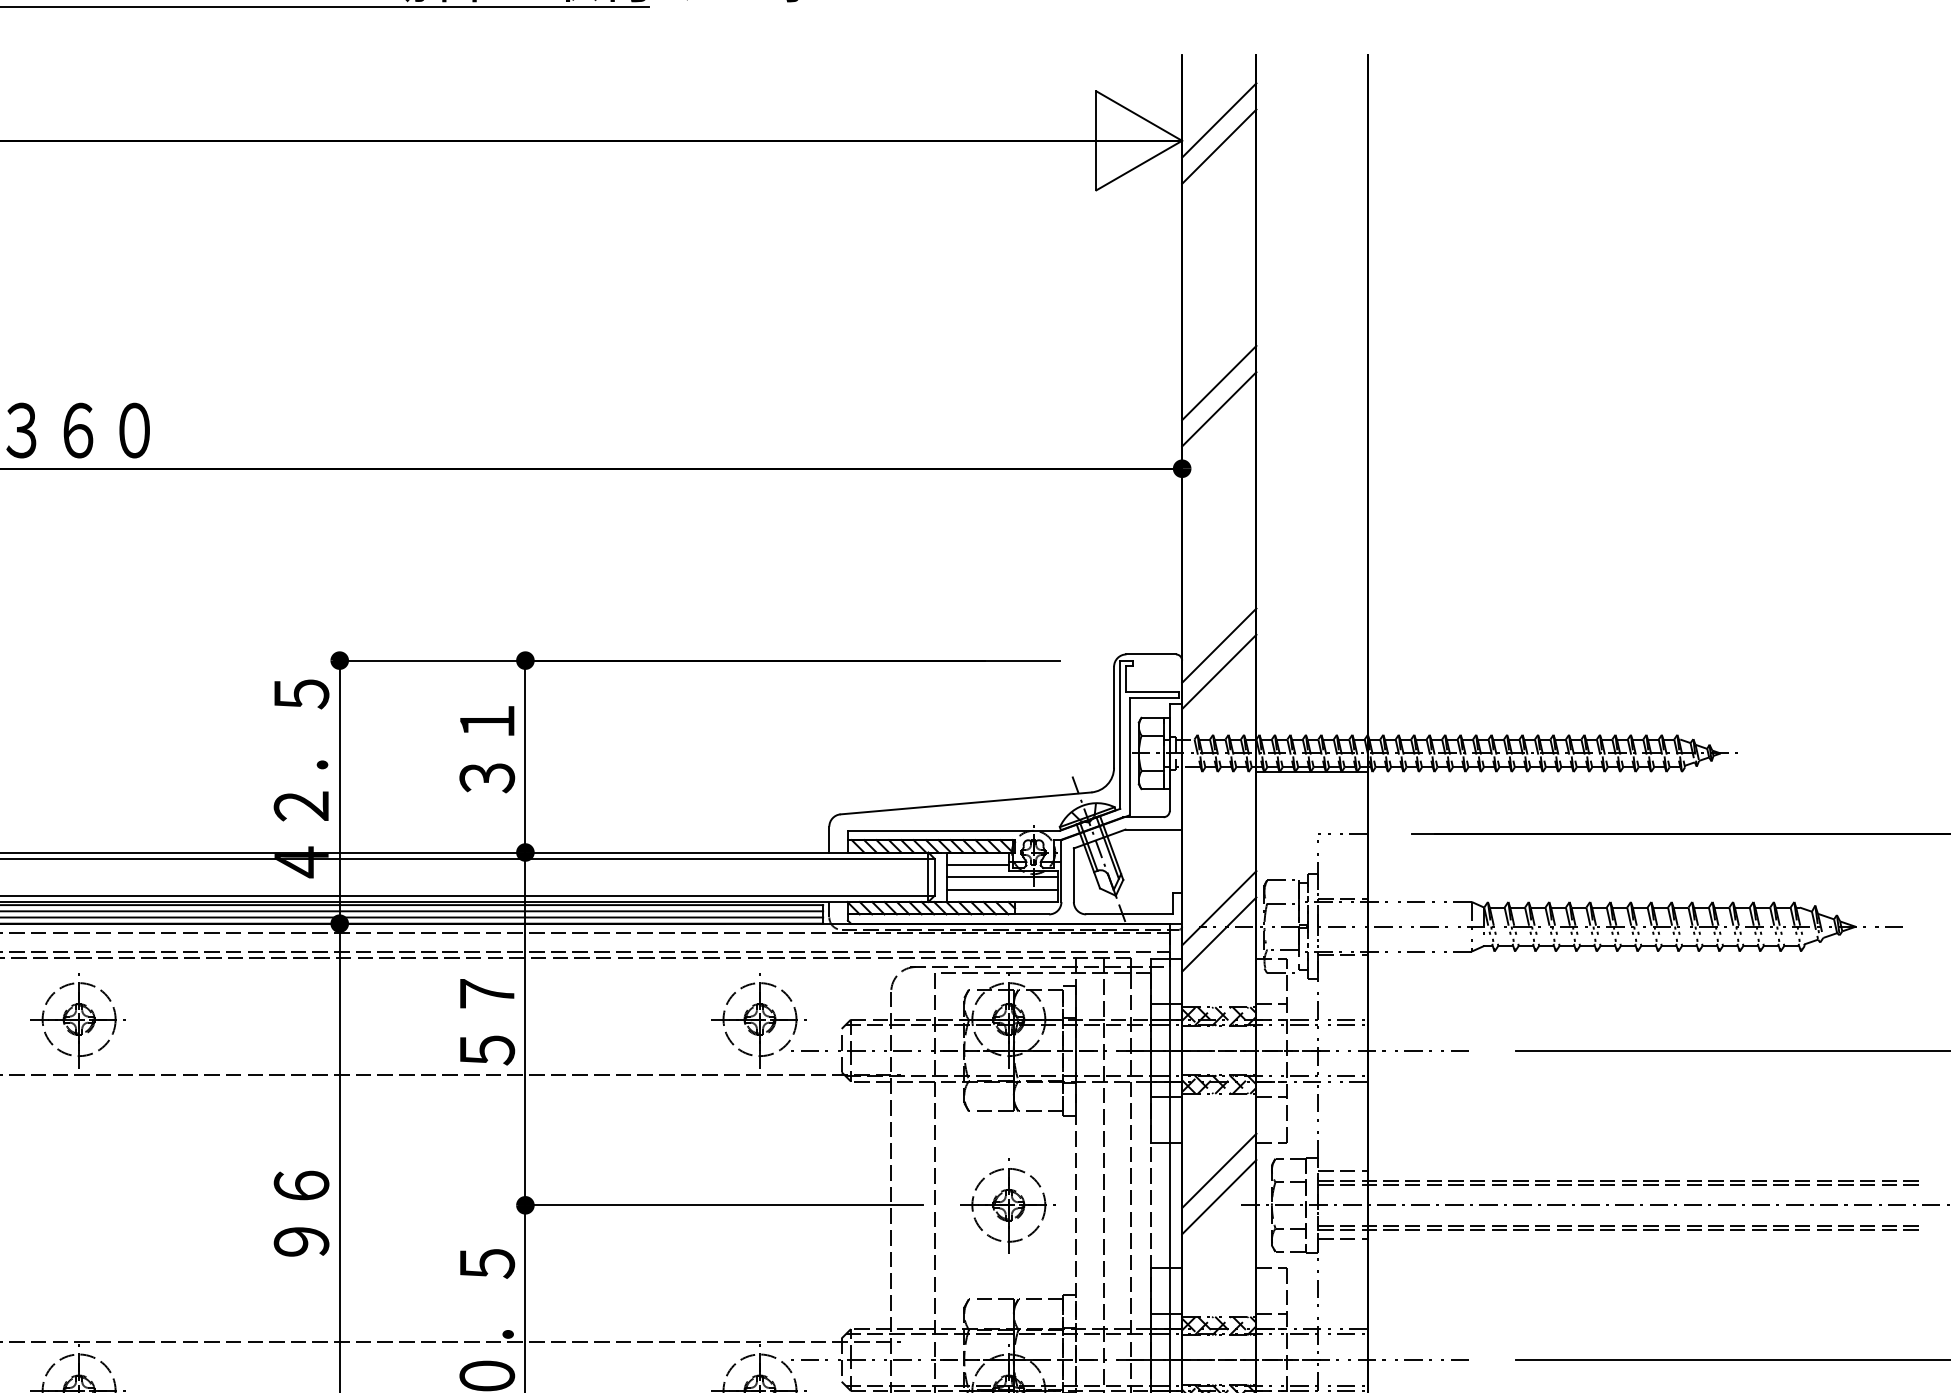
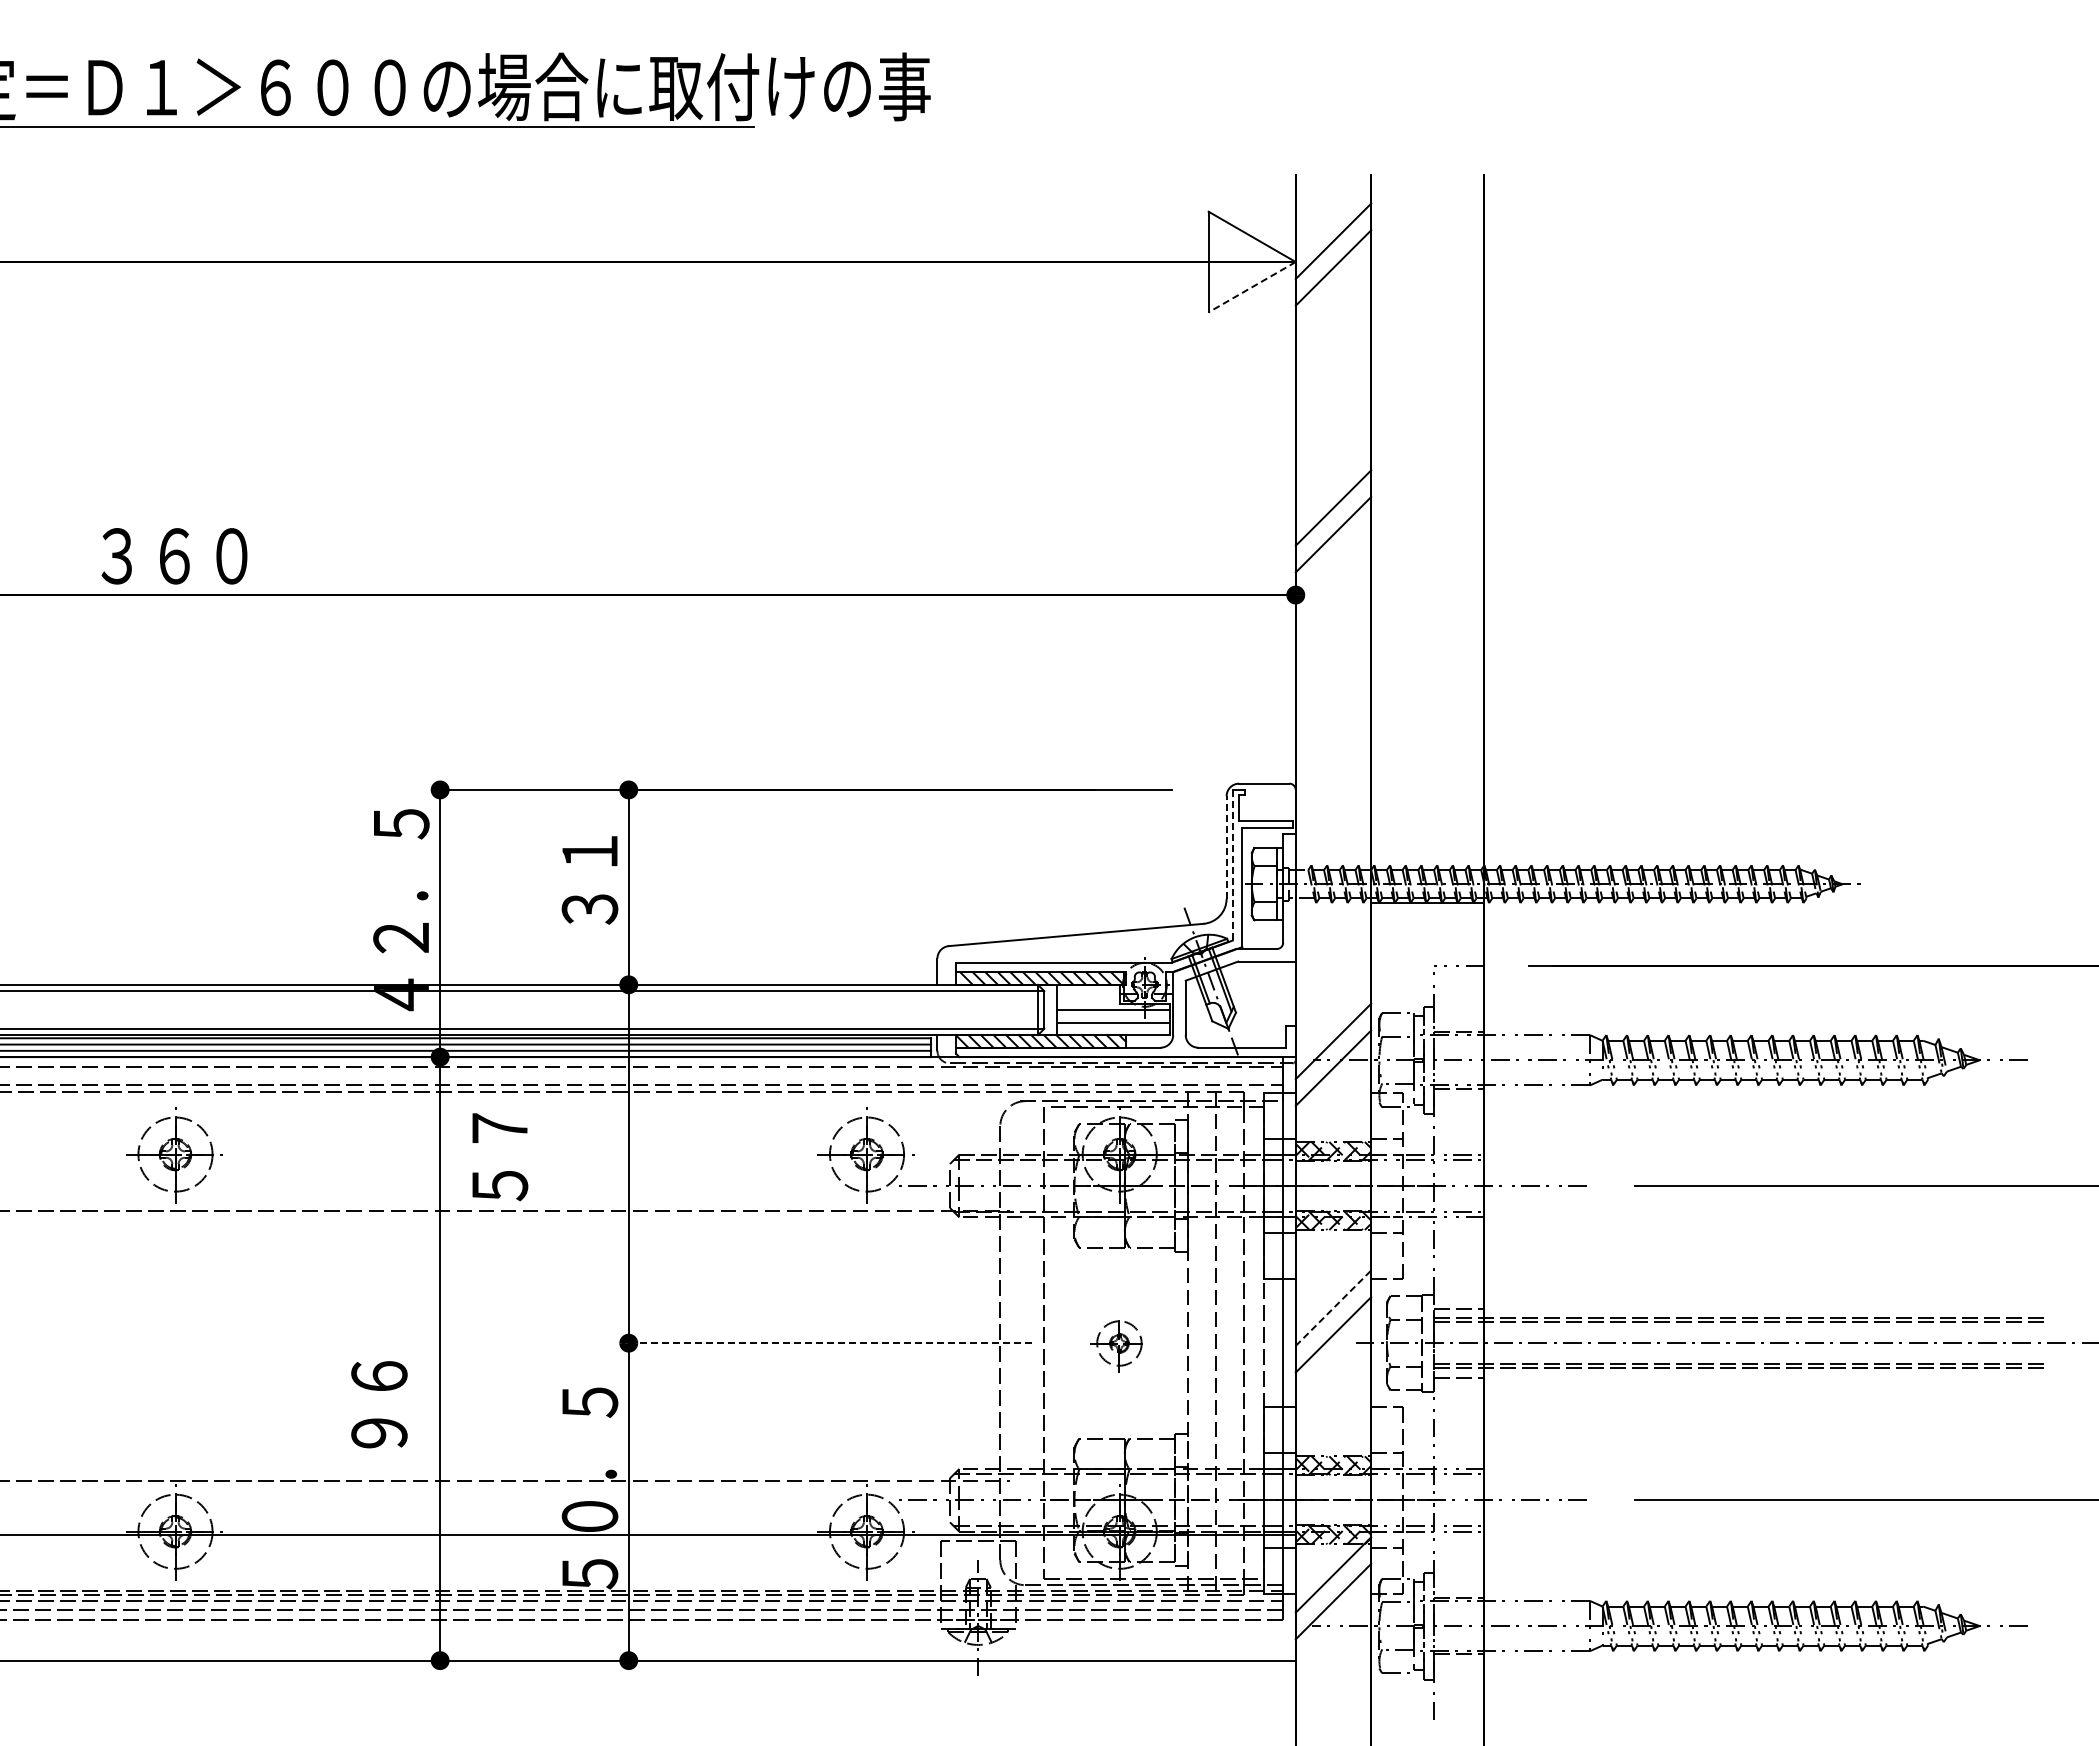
line: (1138, 165) -> (1251, 287), solid -> dashed
line: (1219, 645) -> (1333, 774), removed
line: (1219, 671) -> (1333, 801), removed
line: (1113, 717) -> (1226, 847), solid -> dashed
line: (1119, 735) -> (1232, 865), solid -> dashed
line: (977, 864) -> (1087, 997), removed
text: (487, 1022) -> (500, 1157), moved
line: (1219, 1170) -> (1333, 1307), solid -> dashed
line: (721, 1205) -> (827, 1343), solid -> dashed
part: (1007, 1205) -> (1118, 1343), size x0.6
text: (301, 1213) -> (379, 1404), moved

